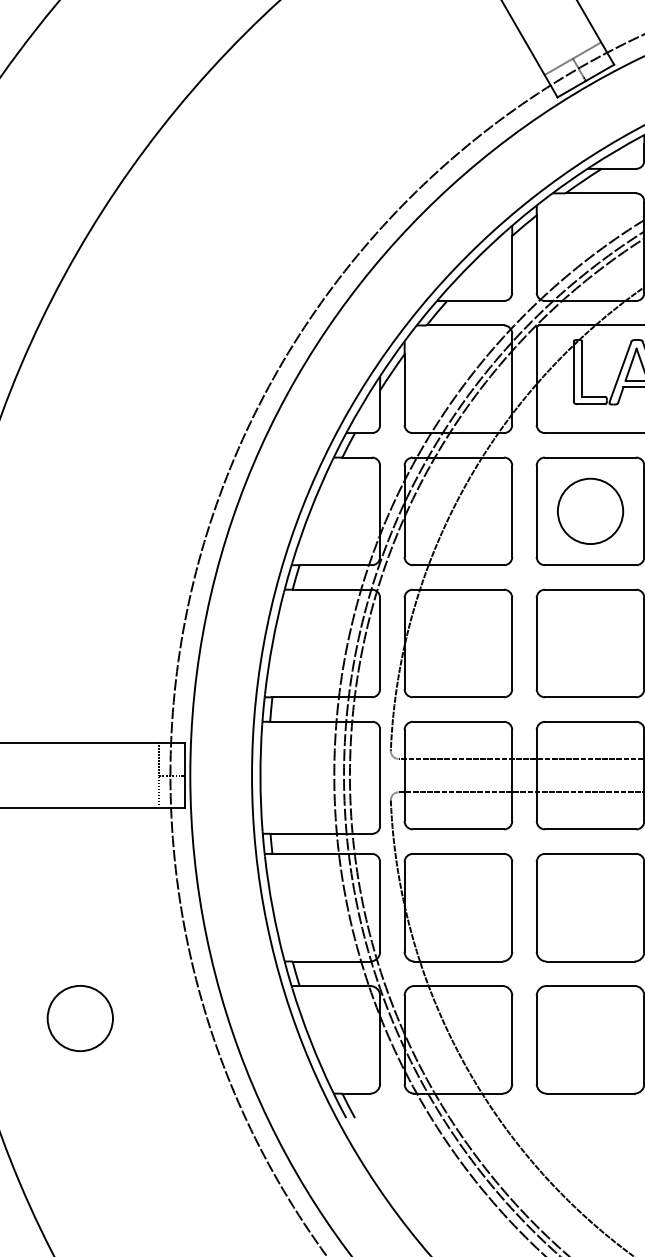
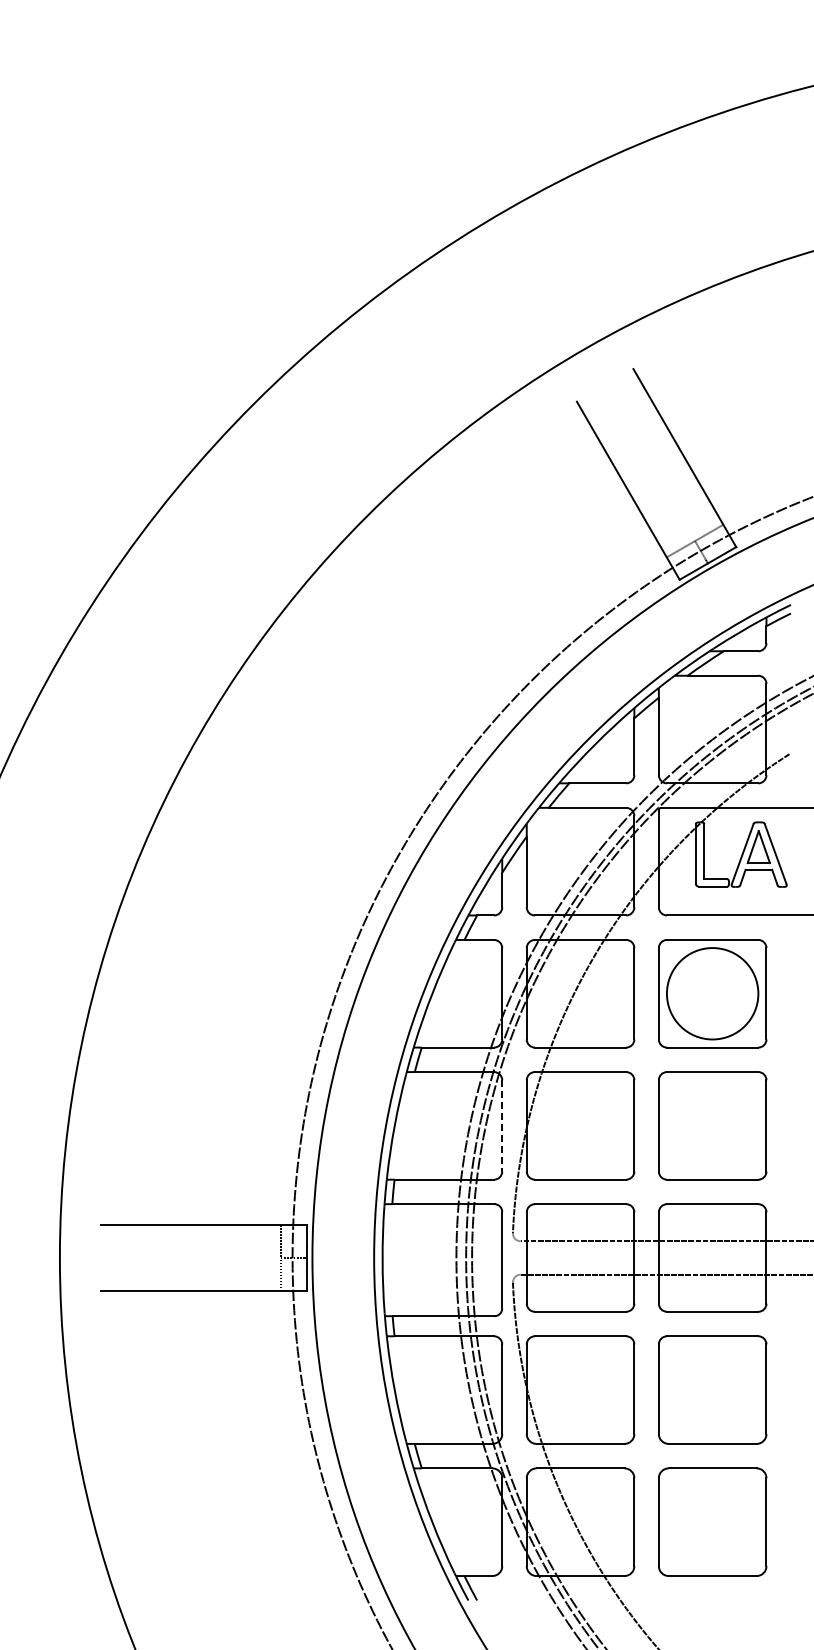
circle: (590, 511) -> (712, 993), size x1.4
line: (380, 643) -> (502, 1125), solid -> dashed
circle: (79, 1018) -> (201, 1500), removed

